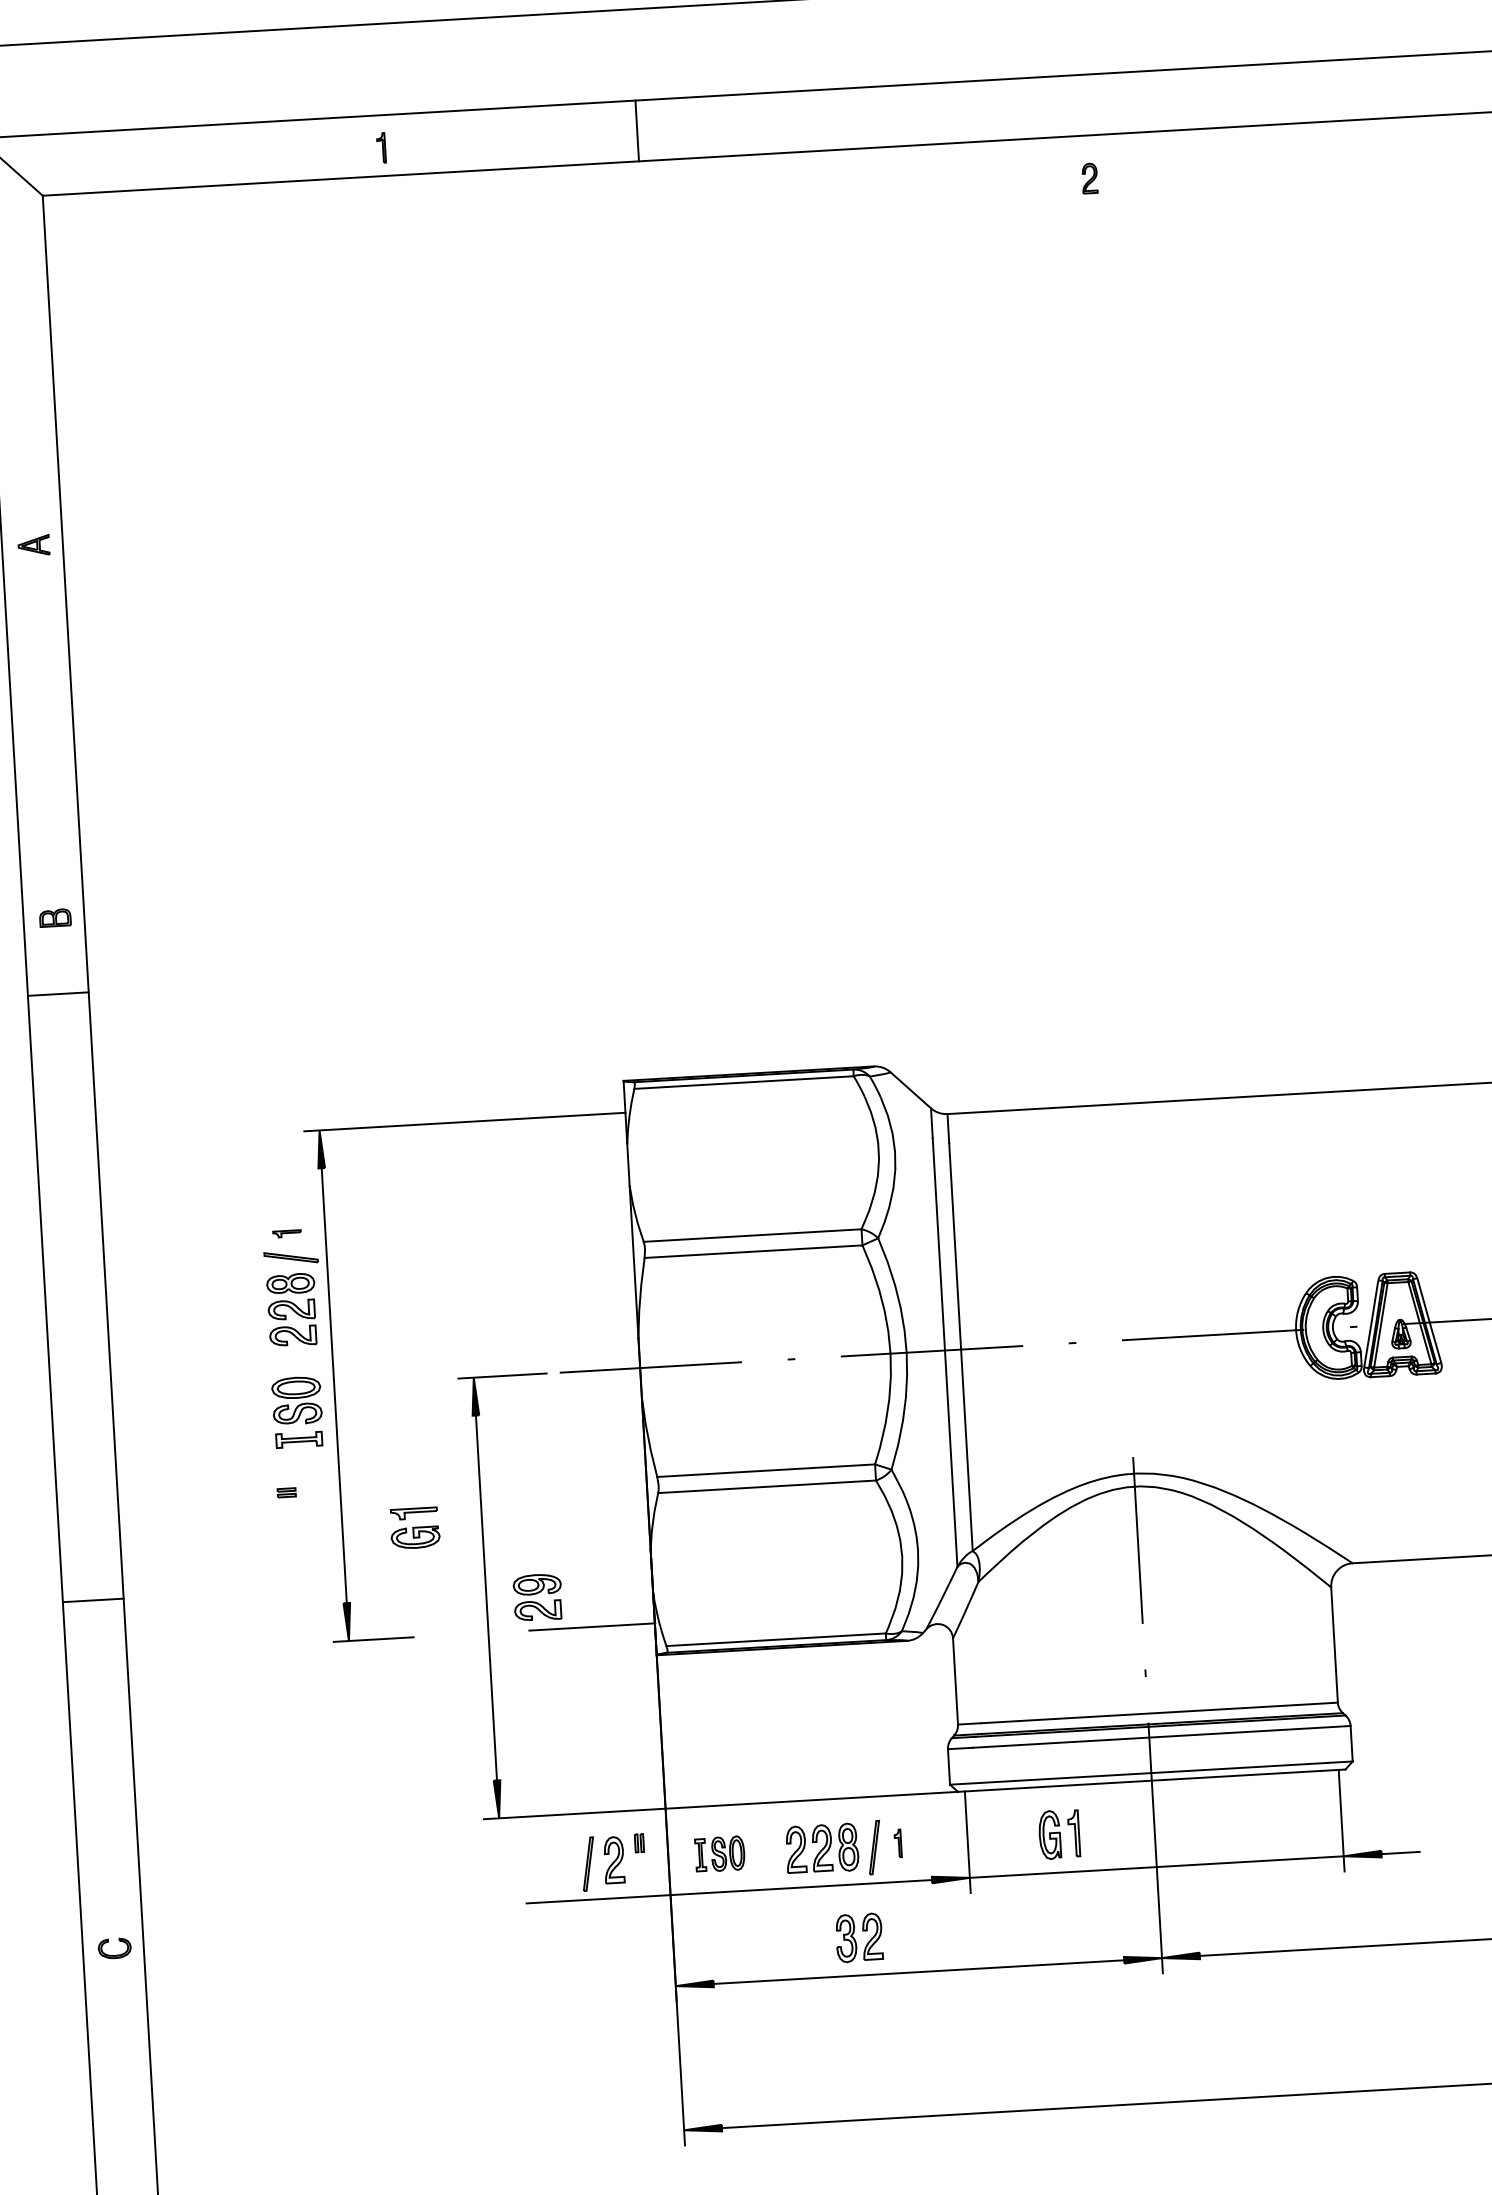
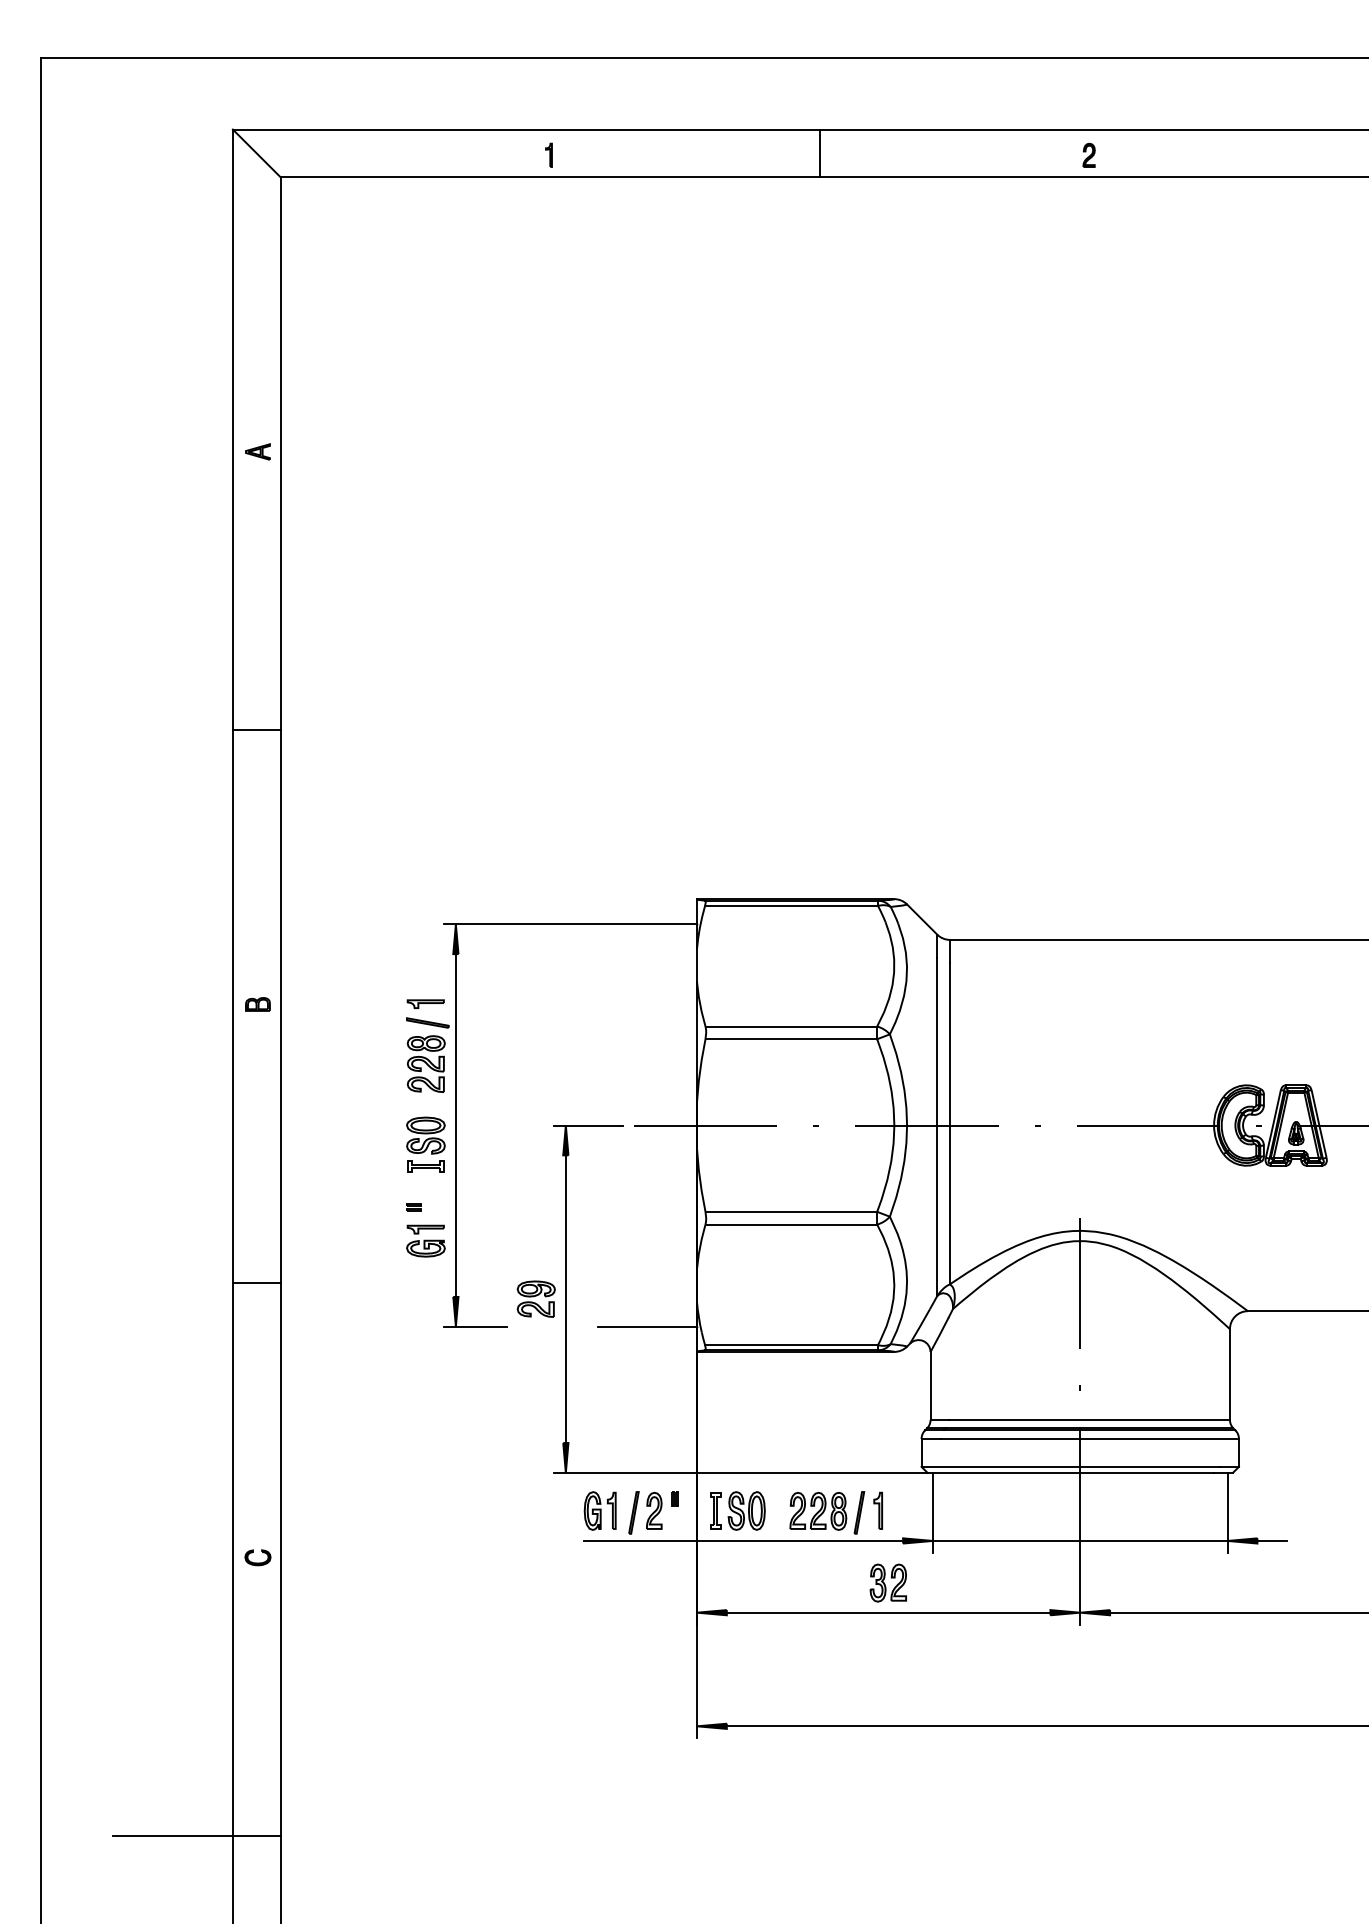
line: (636, 130) -> (819, 153), moved
part: (1088, 177) -> (1088, 154), moved
part: (54, 918) -> (257, 1004), moved
line: (57, 994) -> (256, 730), moved
part: (286, 1233) -> (425, 1003), size x1.67
part: (414, 1527) -> (425, 1240), moved
part: (536, 1596) -> (535, 1298), moved
part: (1058, 1833) -> (599, 1510), moved
part: (897, 1843) -> (877, 1510), size x1.67
part: (719, 1853) -> (737, 1510), size x1.43
part: (858, 1937) -> (887, 1582), moved

